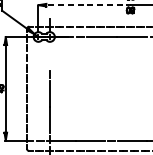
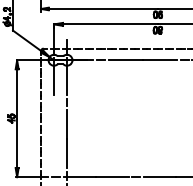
line: (84, 5) -> (105, 24), dashed -> solid
line: (38, 54) -> (54, 80), added
line: (50, 54) -> (67, 79), added

